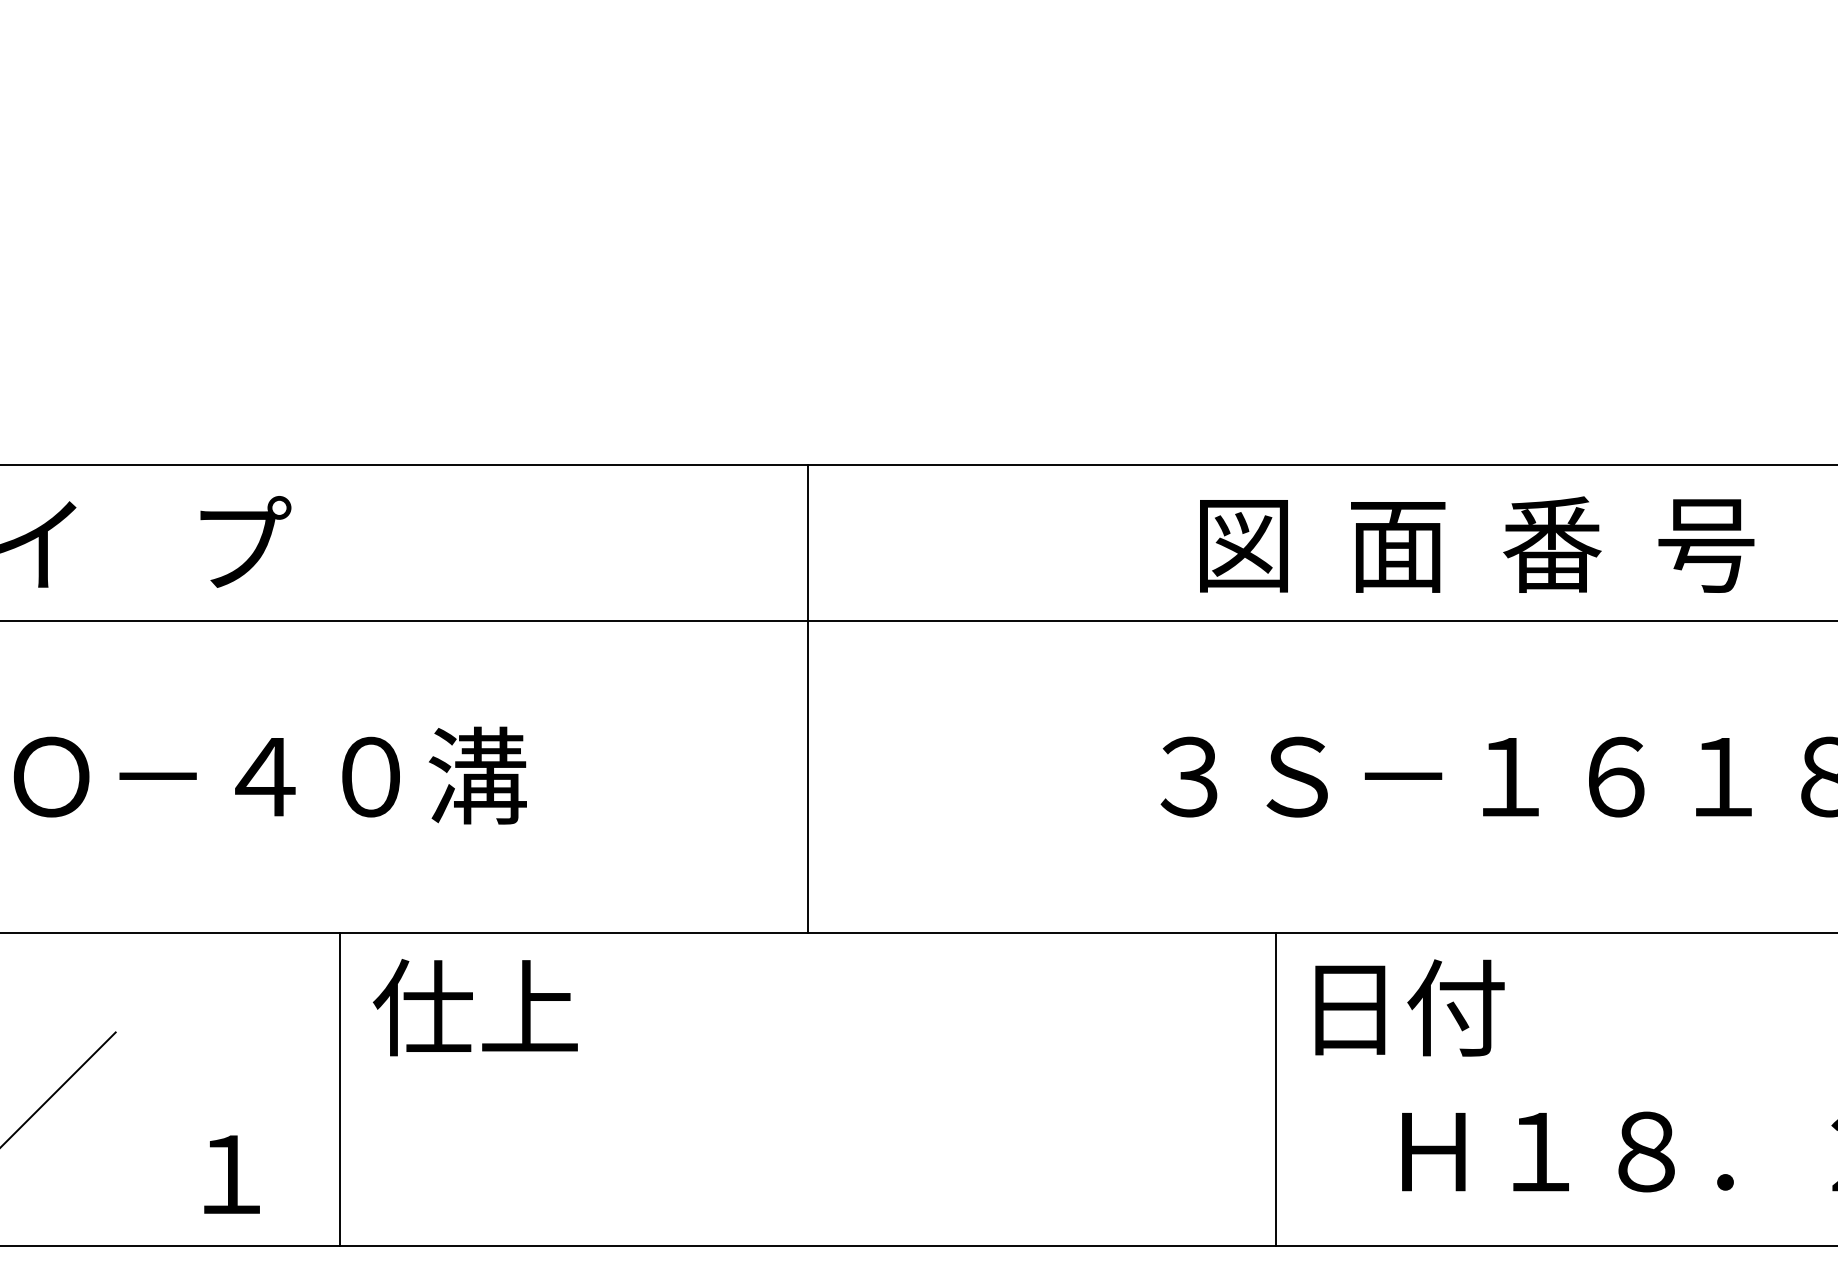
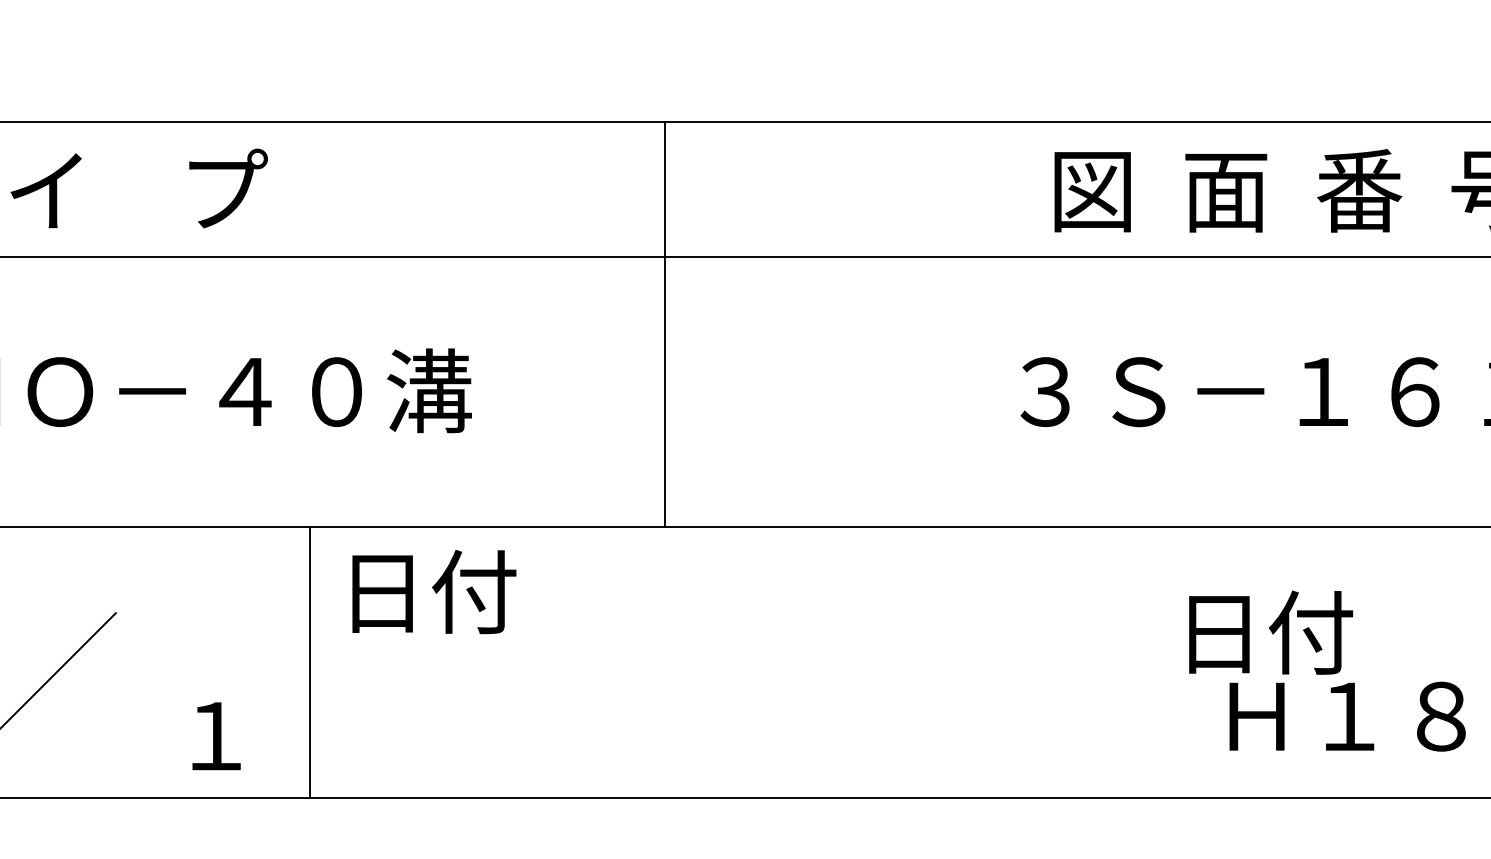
line: (808, 698) -> (665, 324), moved
text: (475, 1007) -> (427, 591), 仕上 -> 日付
text: (1409, 1007) -> (1270, 632), moved
line: (1276, 1089) -> (1120, 662), removed

